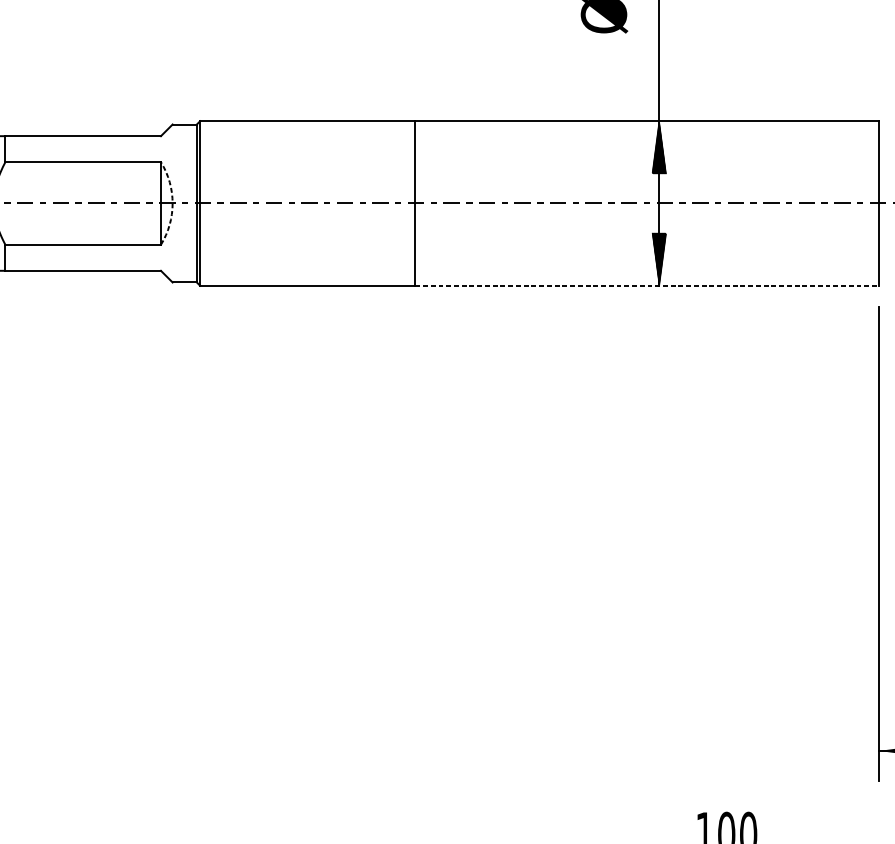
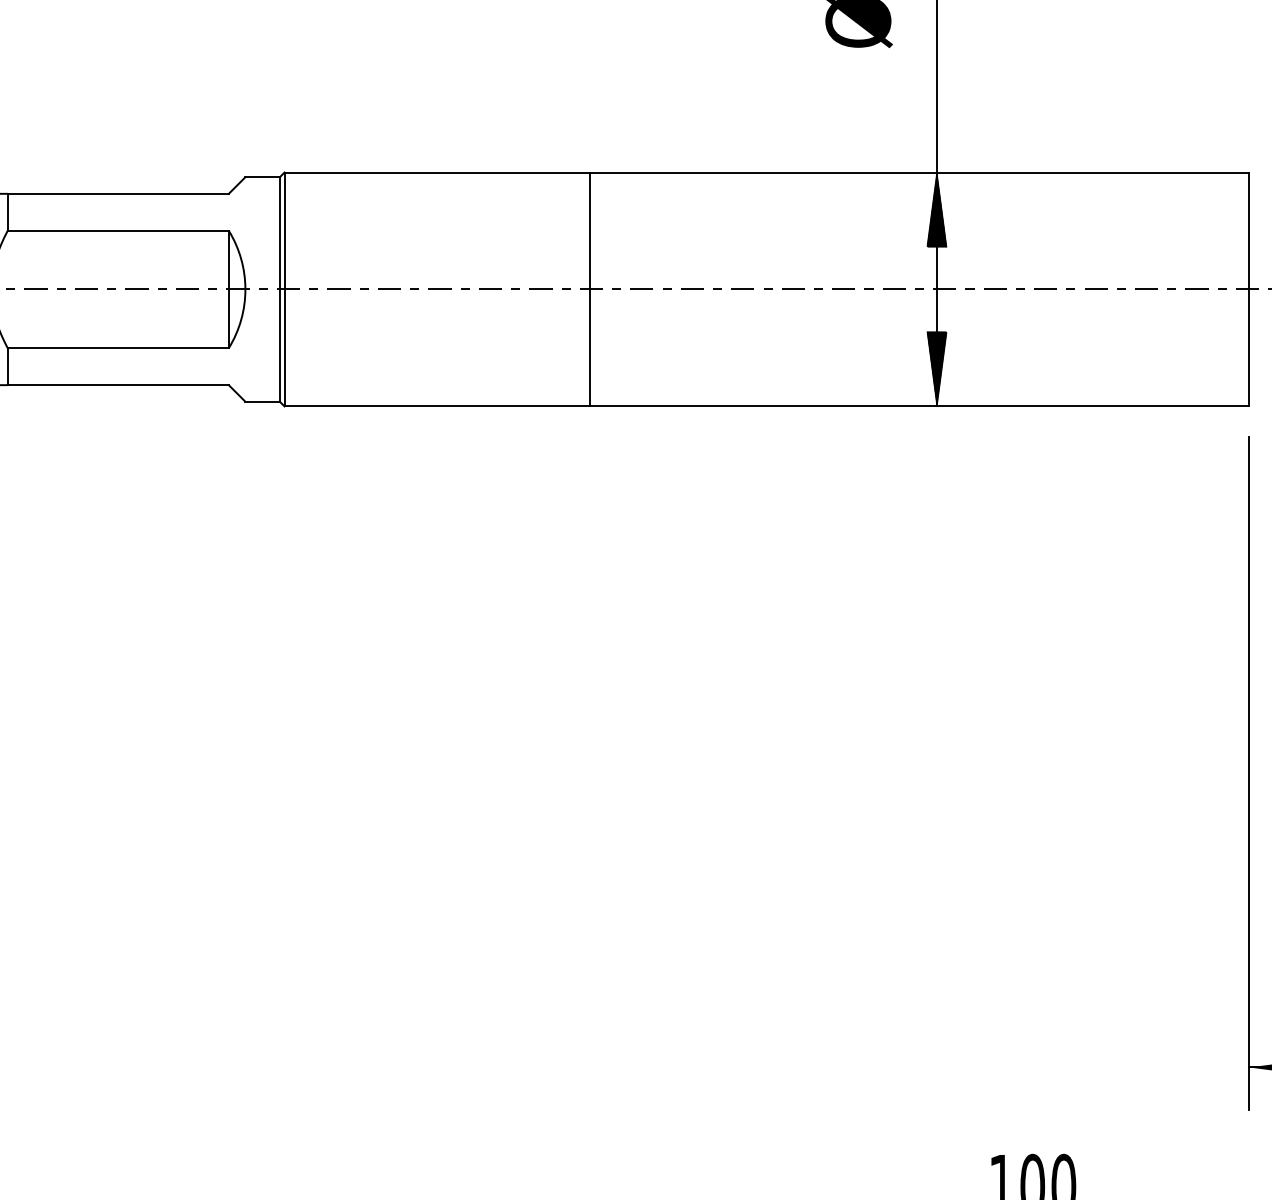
arc: (172, 203) -> (245, 289), dashed -> solid
line: (646, 285) -> (919, 406), dashed -> solid

